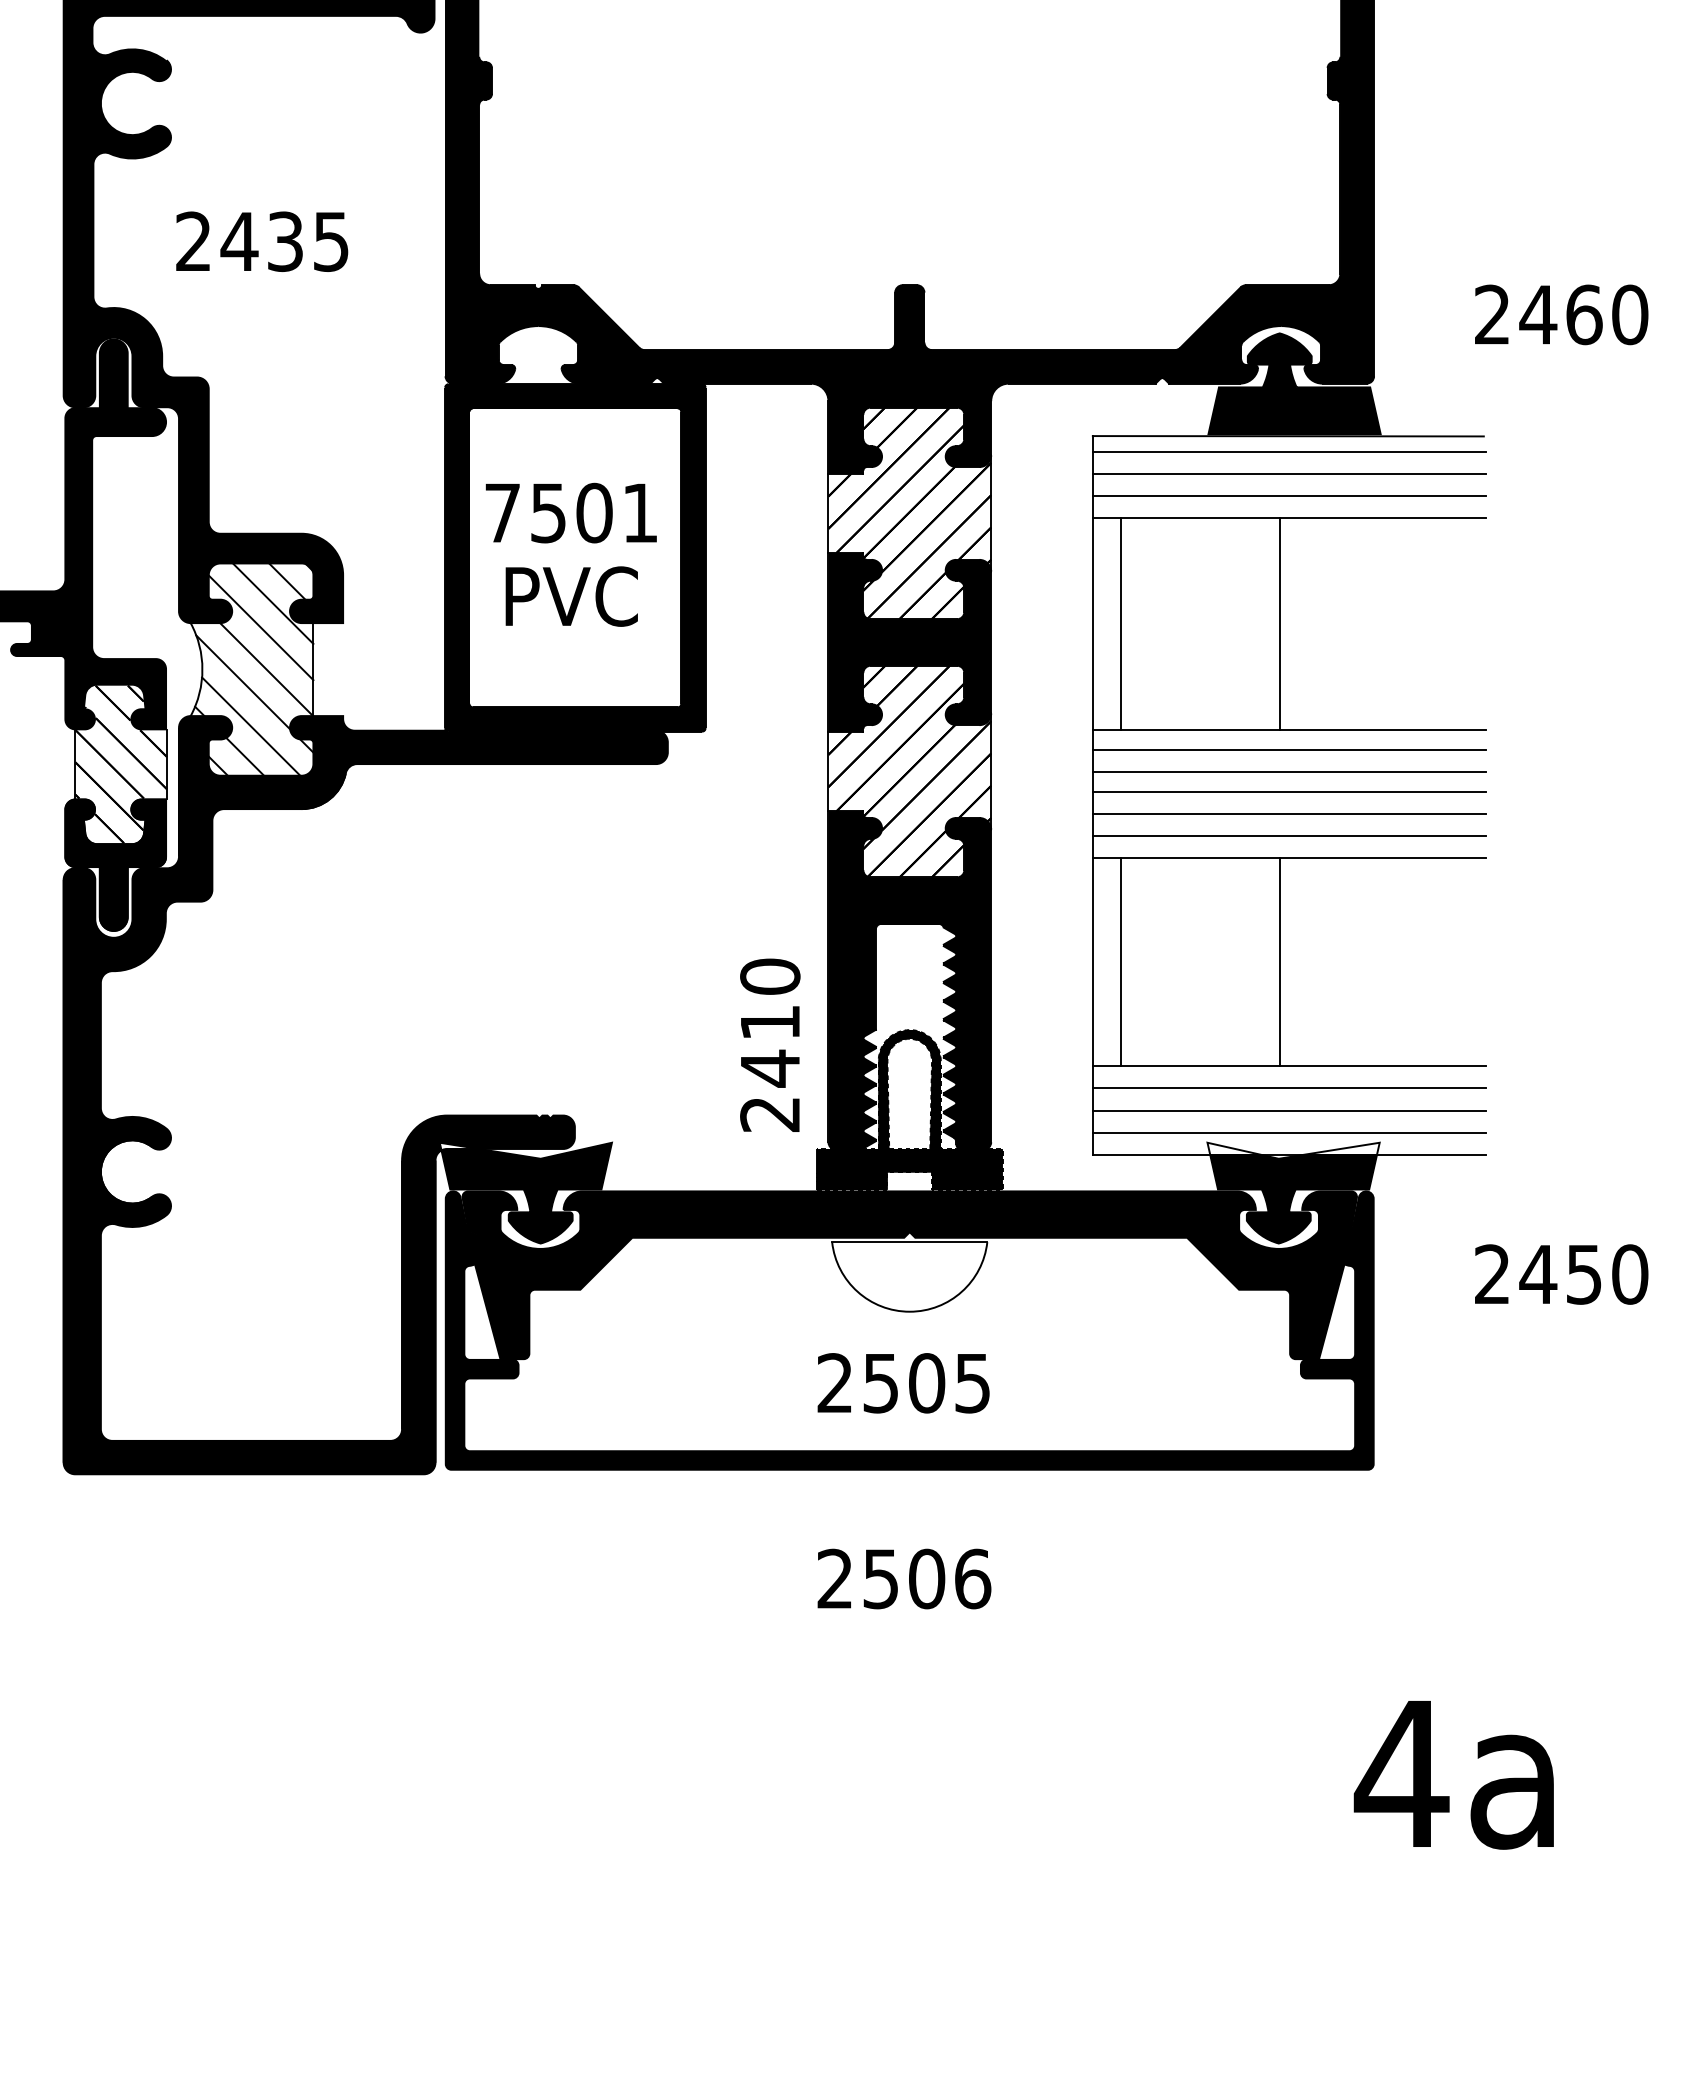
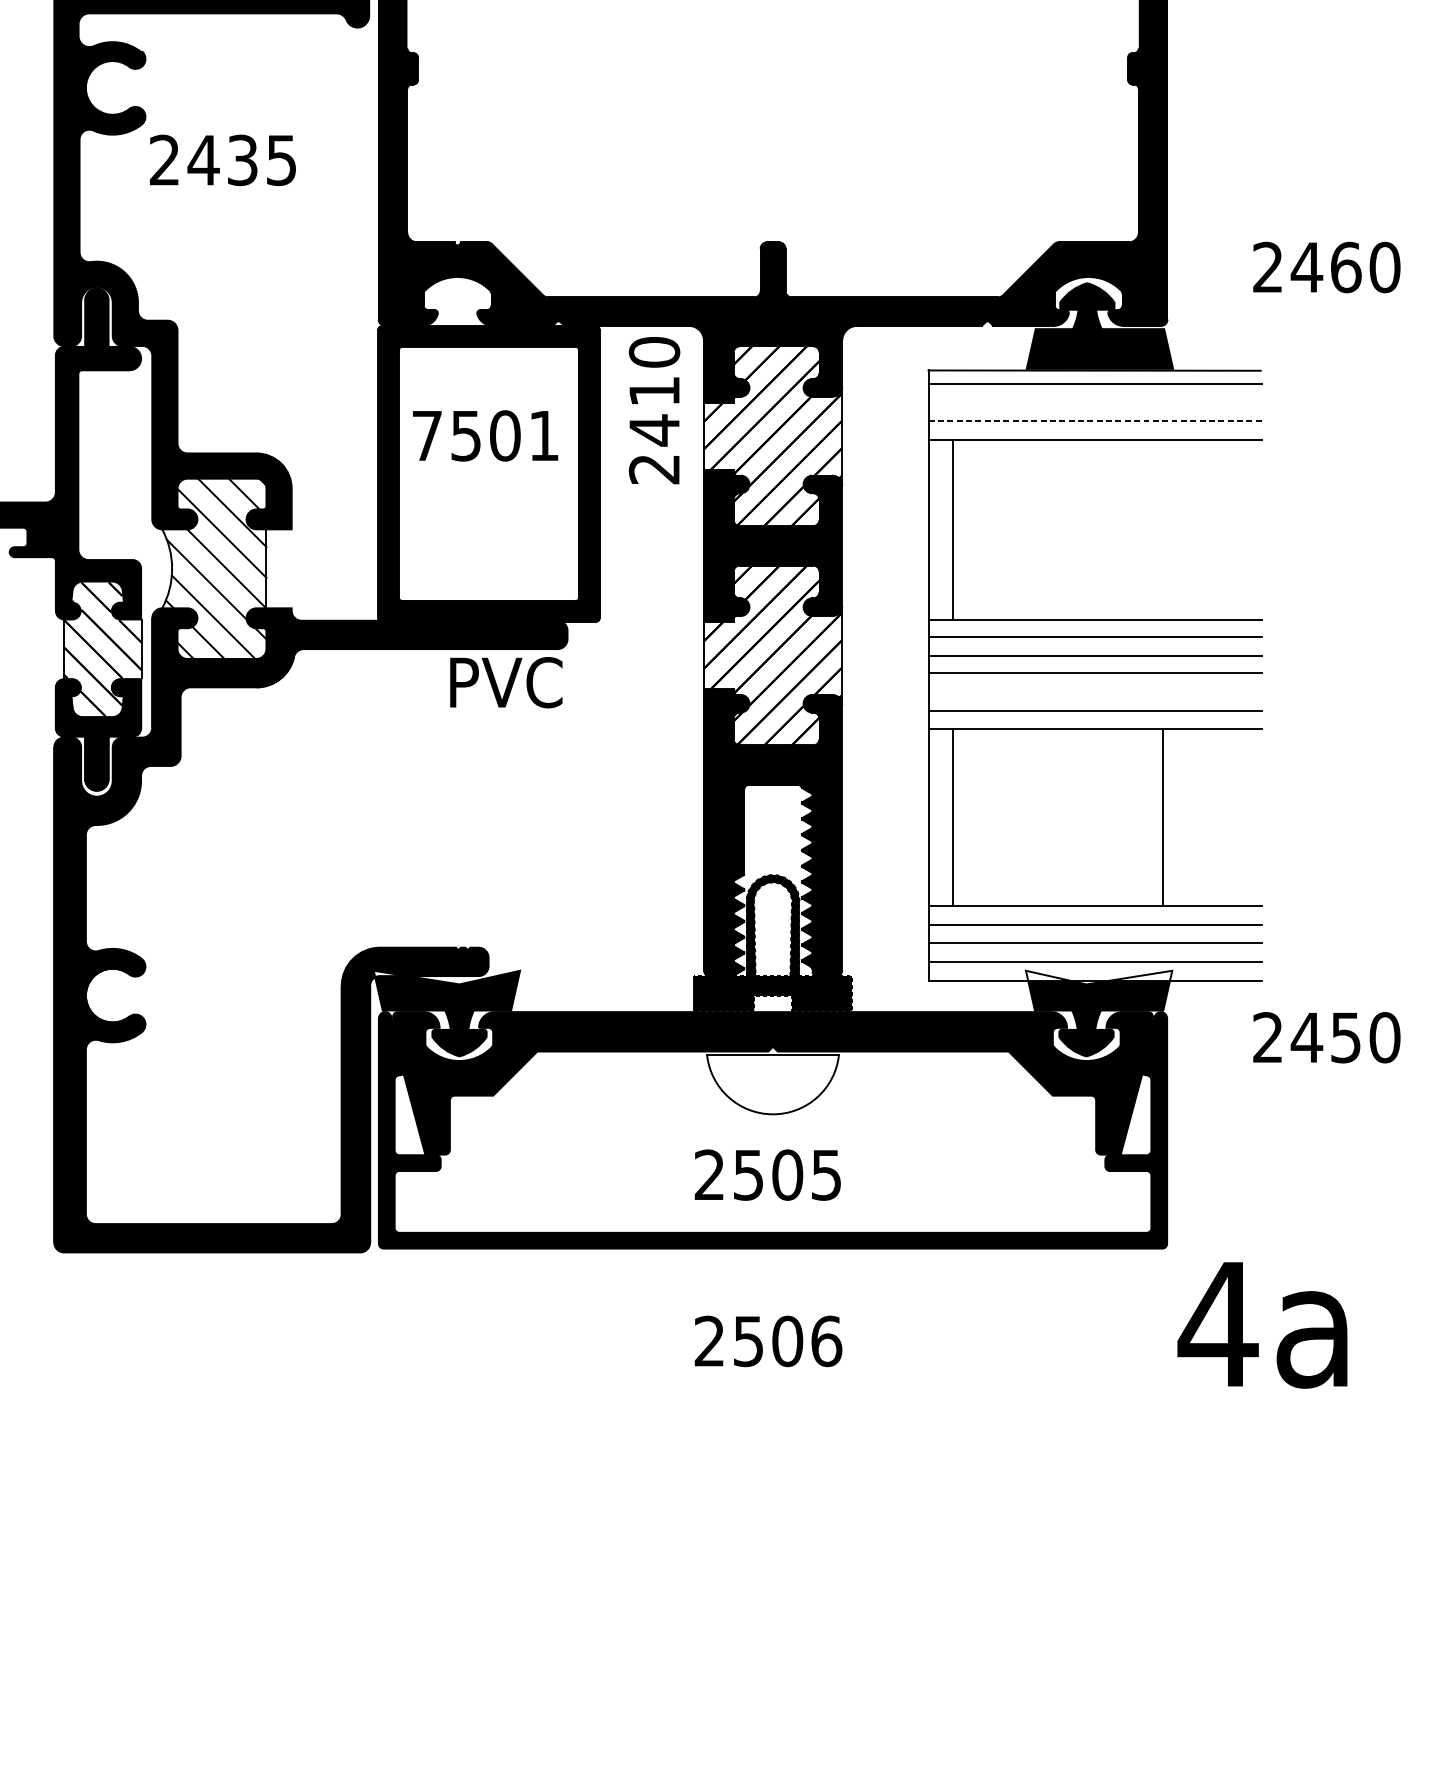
text: (262, 241) -> (223, 160), moved
line: (1288, 474) -> (1094, 403), removed
line: (1289, 496) -> (1095, 421), solid -> dashed
text: (571, 596) -> (506, 682), moved
line: (1279, 623) -> (1087, 529), removed
line: (1288, 814) -> (1094, 691), removed
line: (1279, 962) -> (1162, 817), moved
text: (770, 1044) -> (654, 409), moved
text: (1561, 1274) -> (1326, 1037), moved
text: (1453, 1775) -> (1262, 1325), moved

